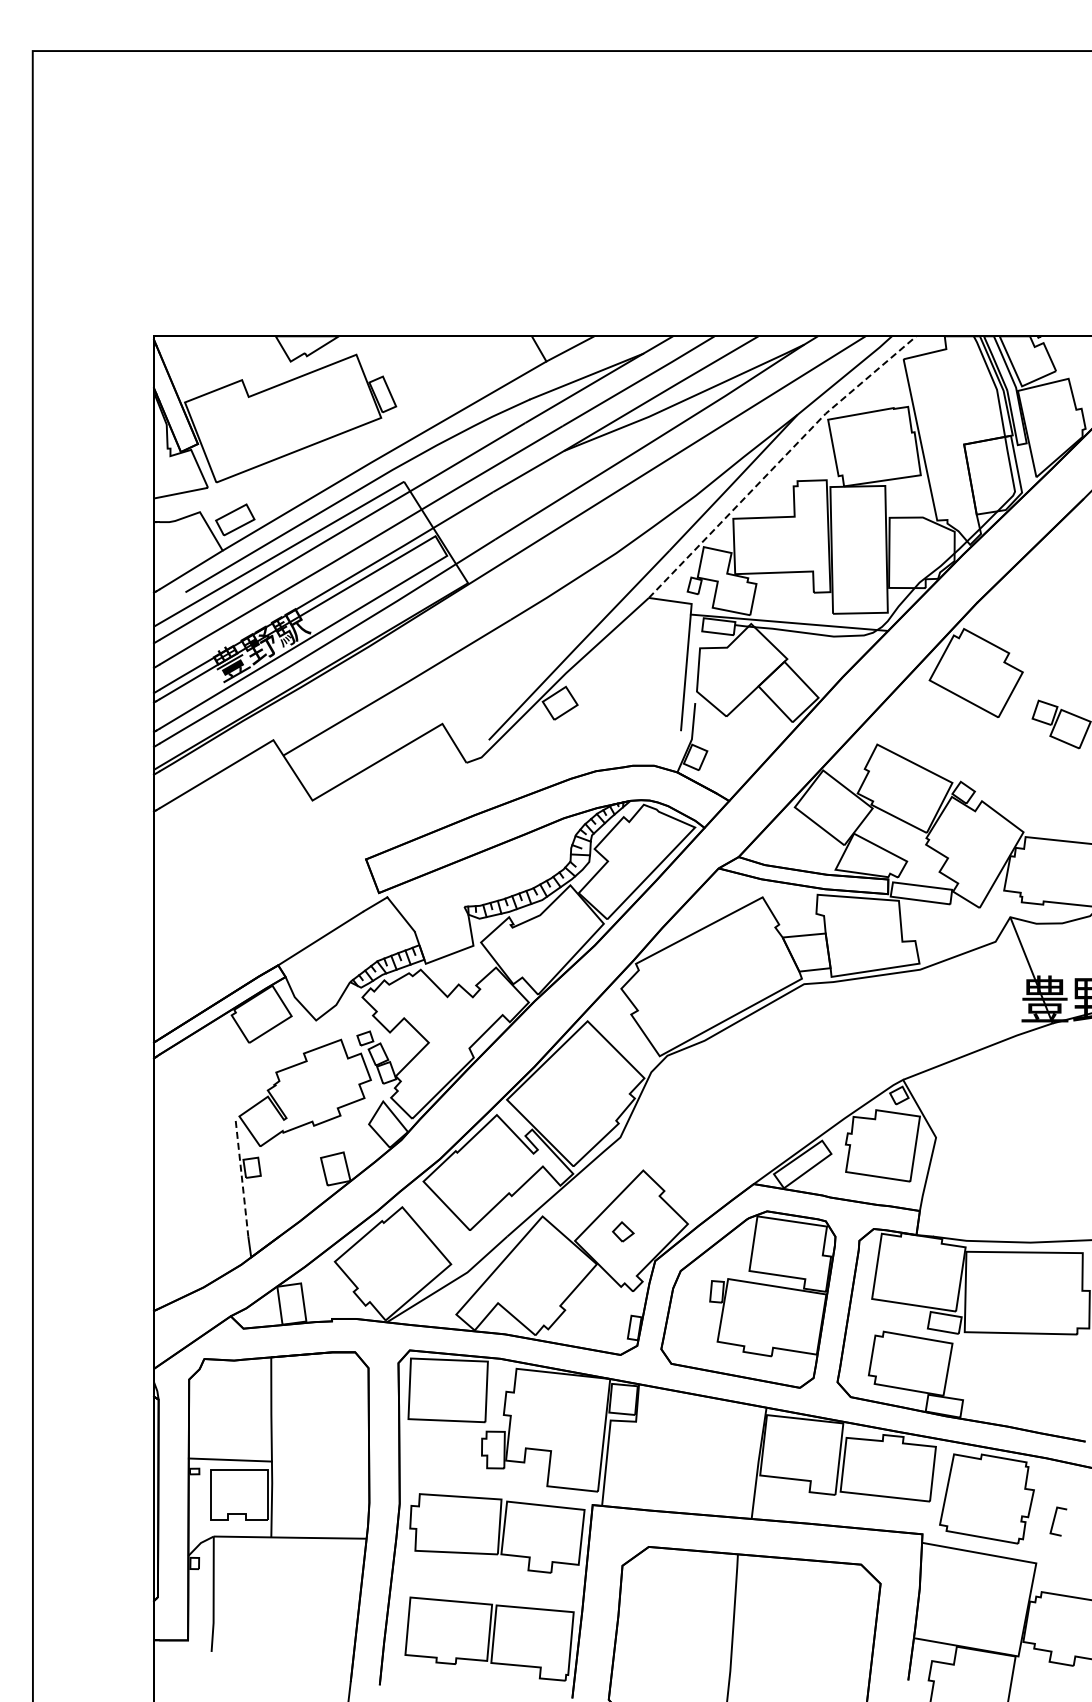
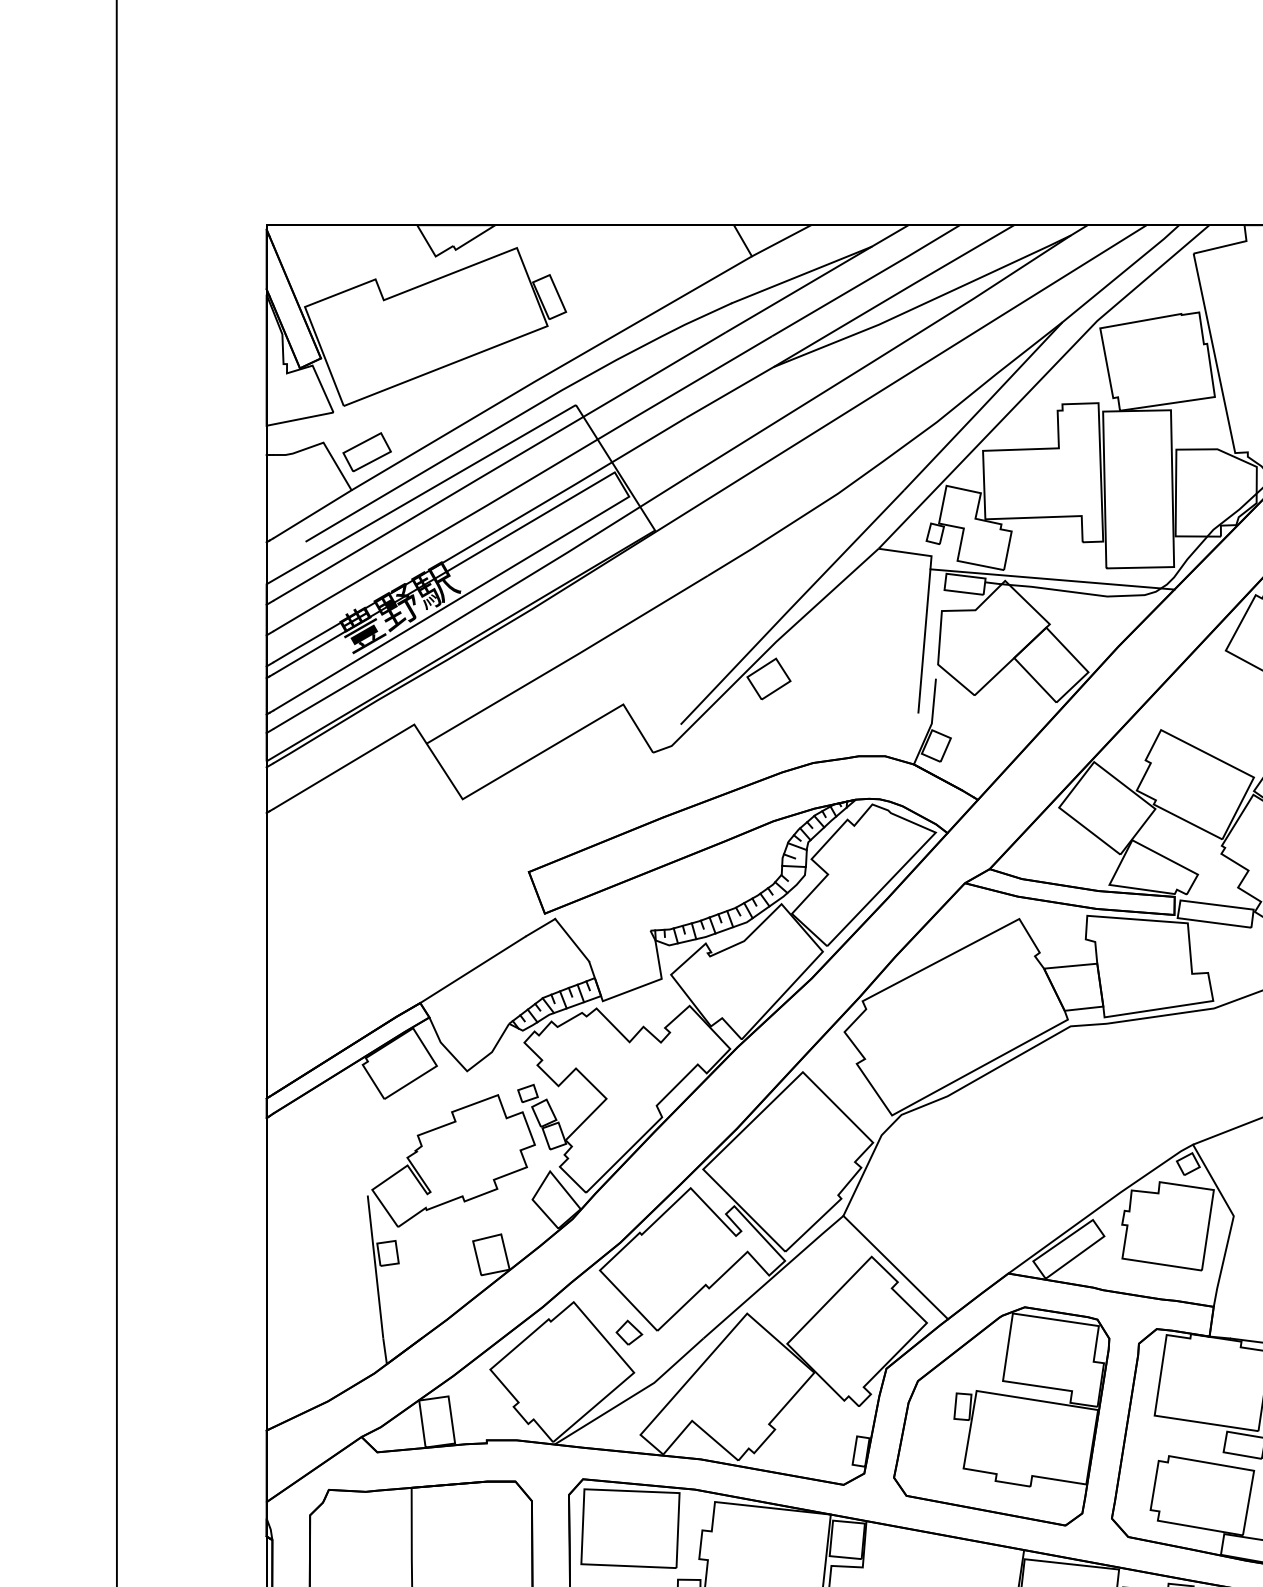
line: (779, 461) -> (1040, 380), dashed -> solid
line: (242, 1179) -> (376, 1267), dashed -> solid
line: (662, 1179) -> (895, 1267), added
part: (623, 1231) -> (629, 1332), moved

